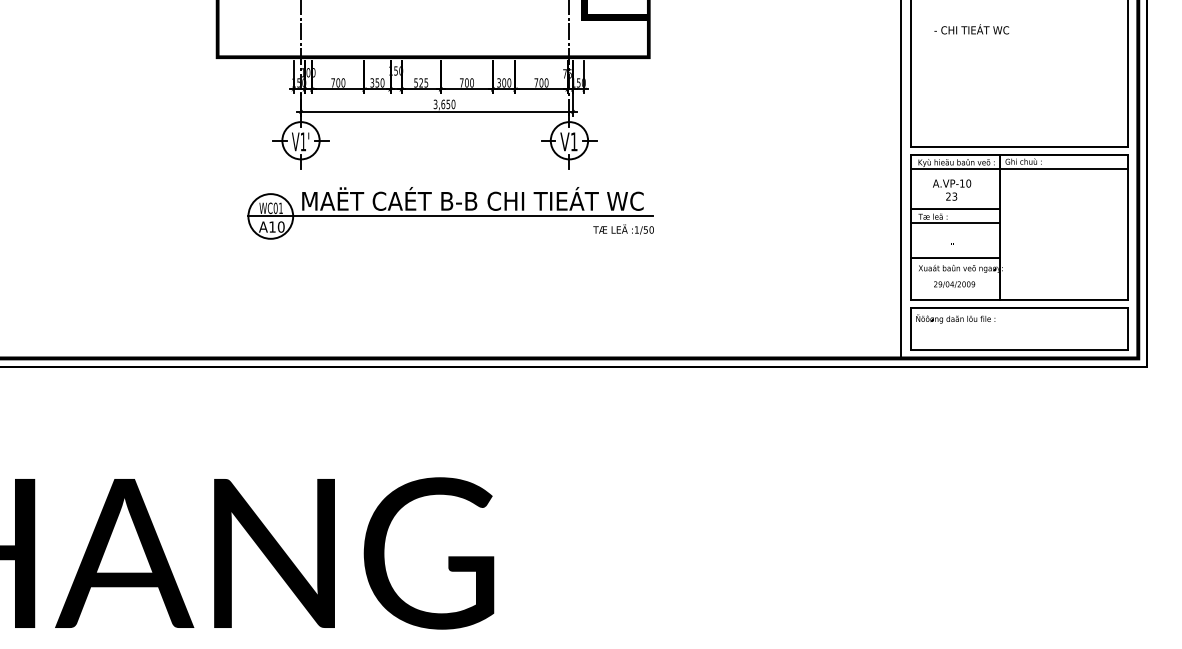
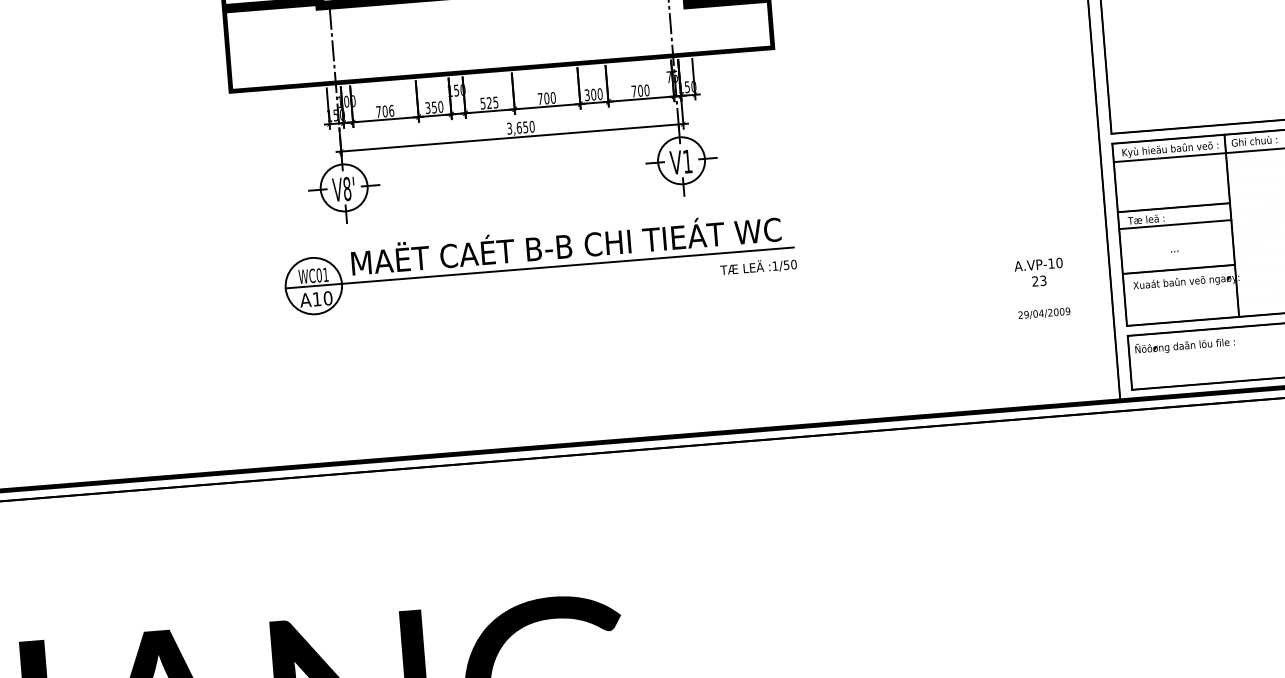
text: (343, 82) -> (391, 110), 700 -> 706
text: (303, 141) -> (347, 188), V1' -> V8'
text: (952, 189) -> (1039, 272), moved
text: (954, 284) -> (1044, 313), moved

